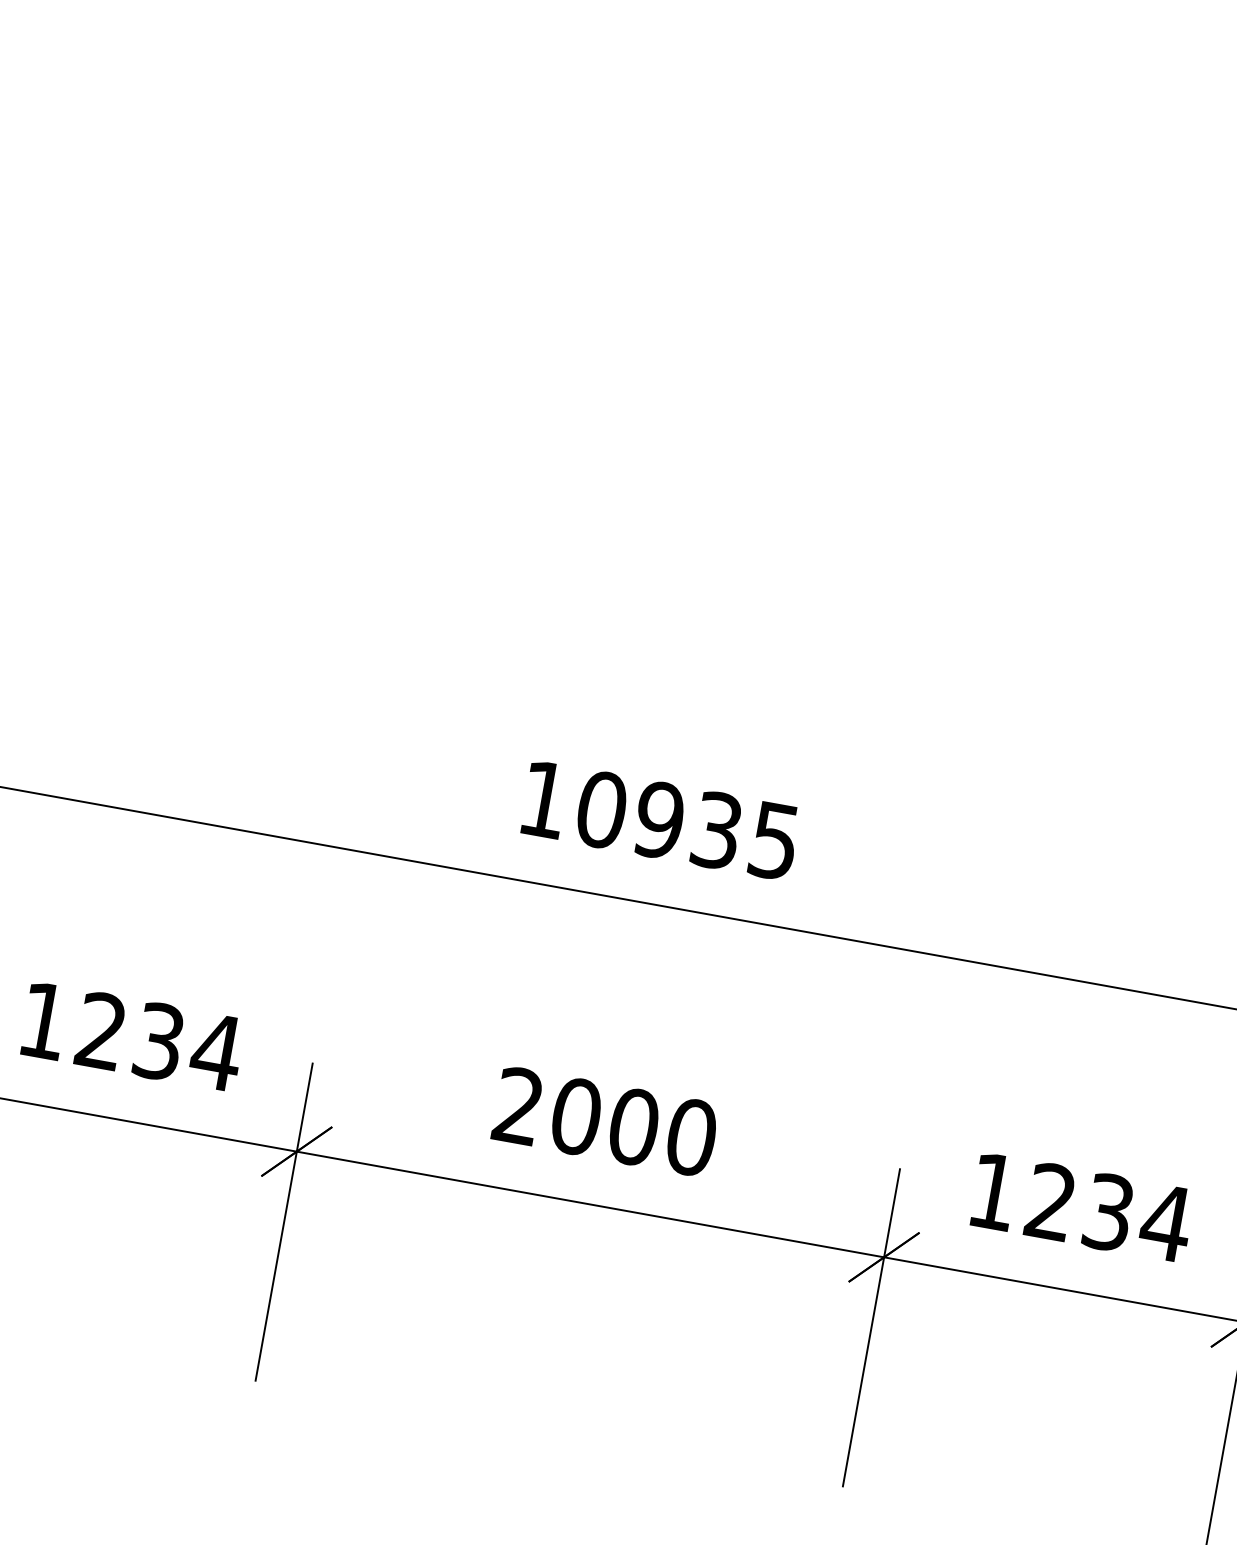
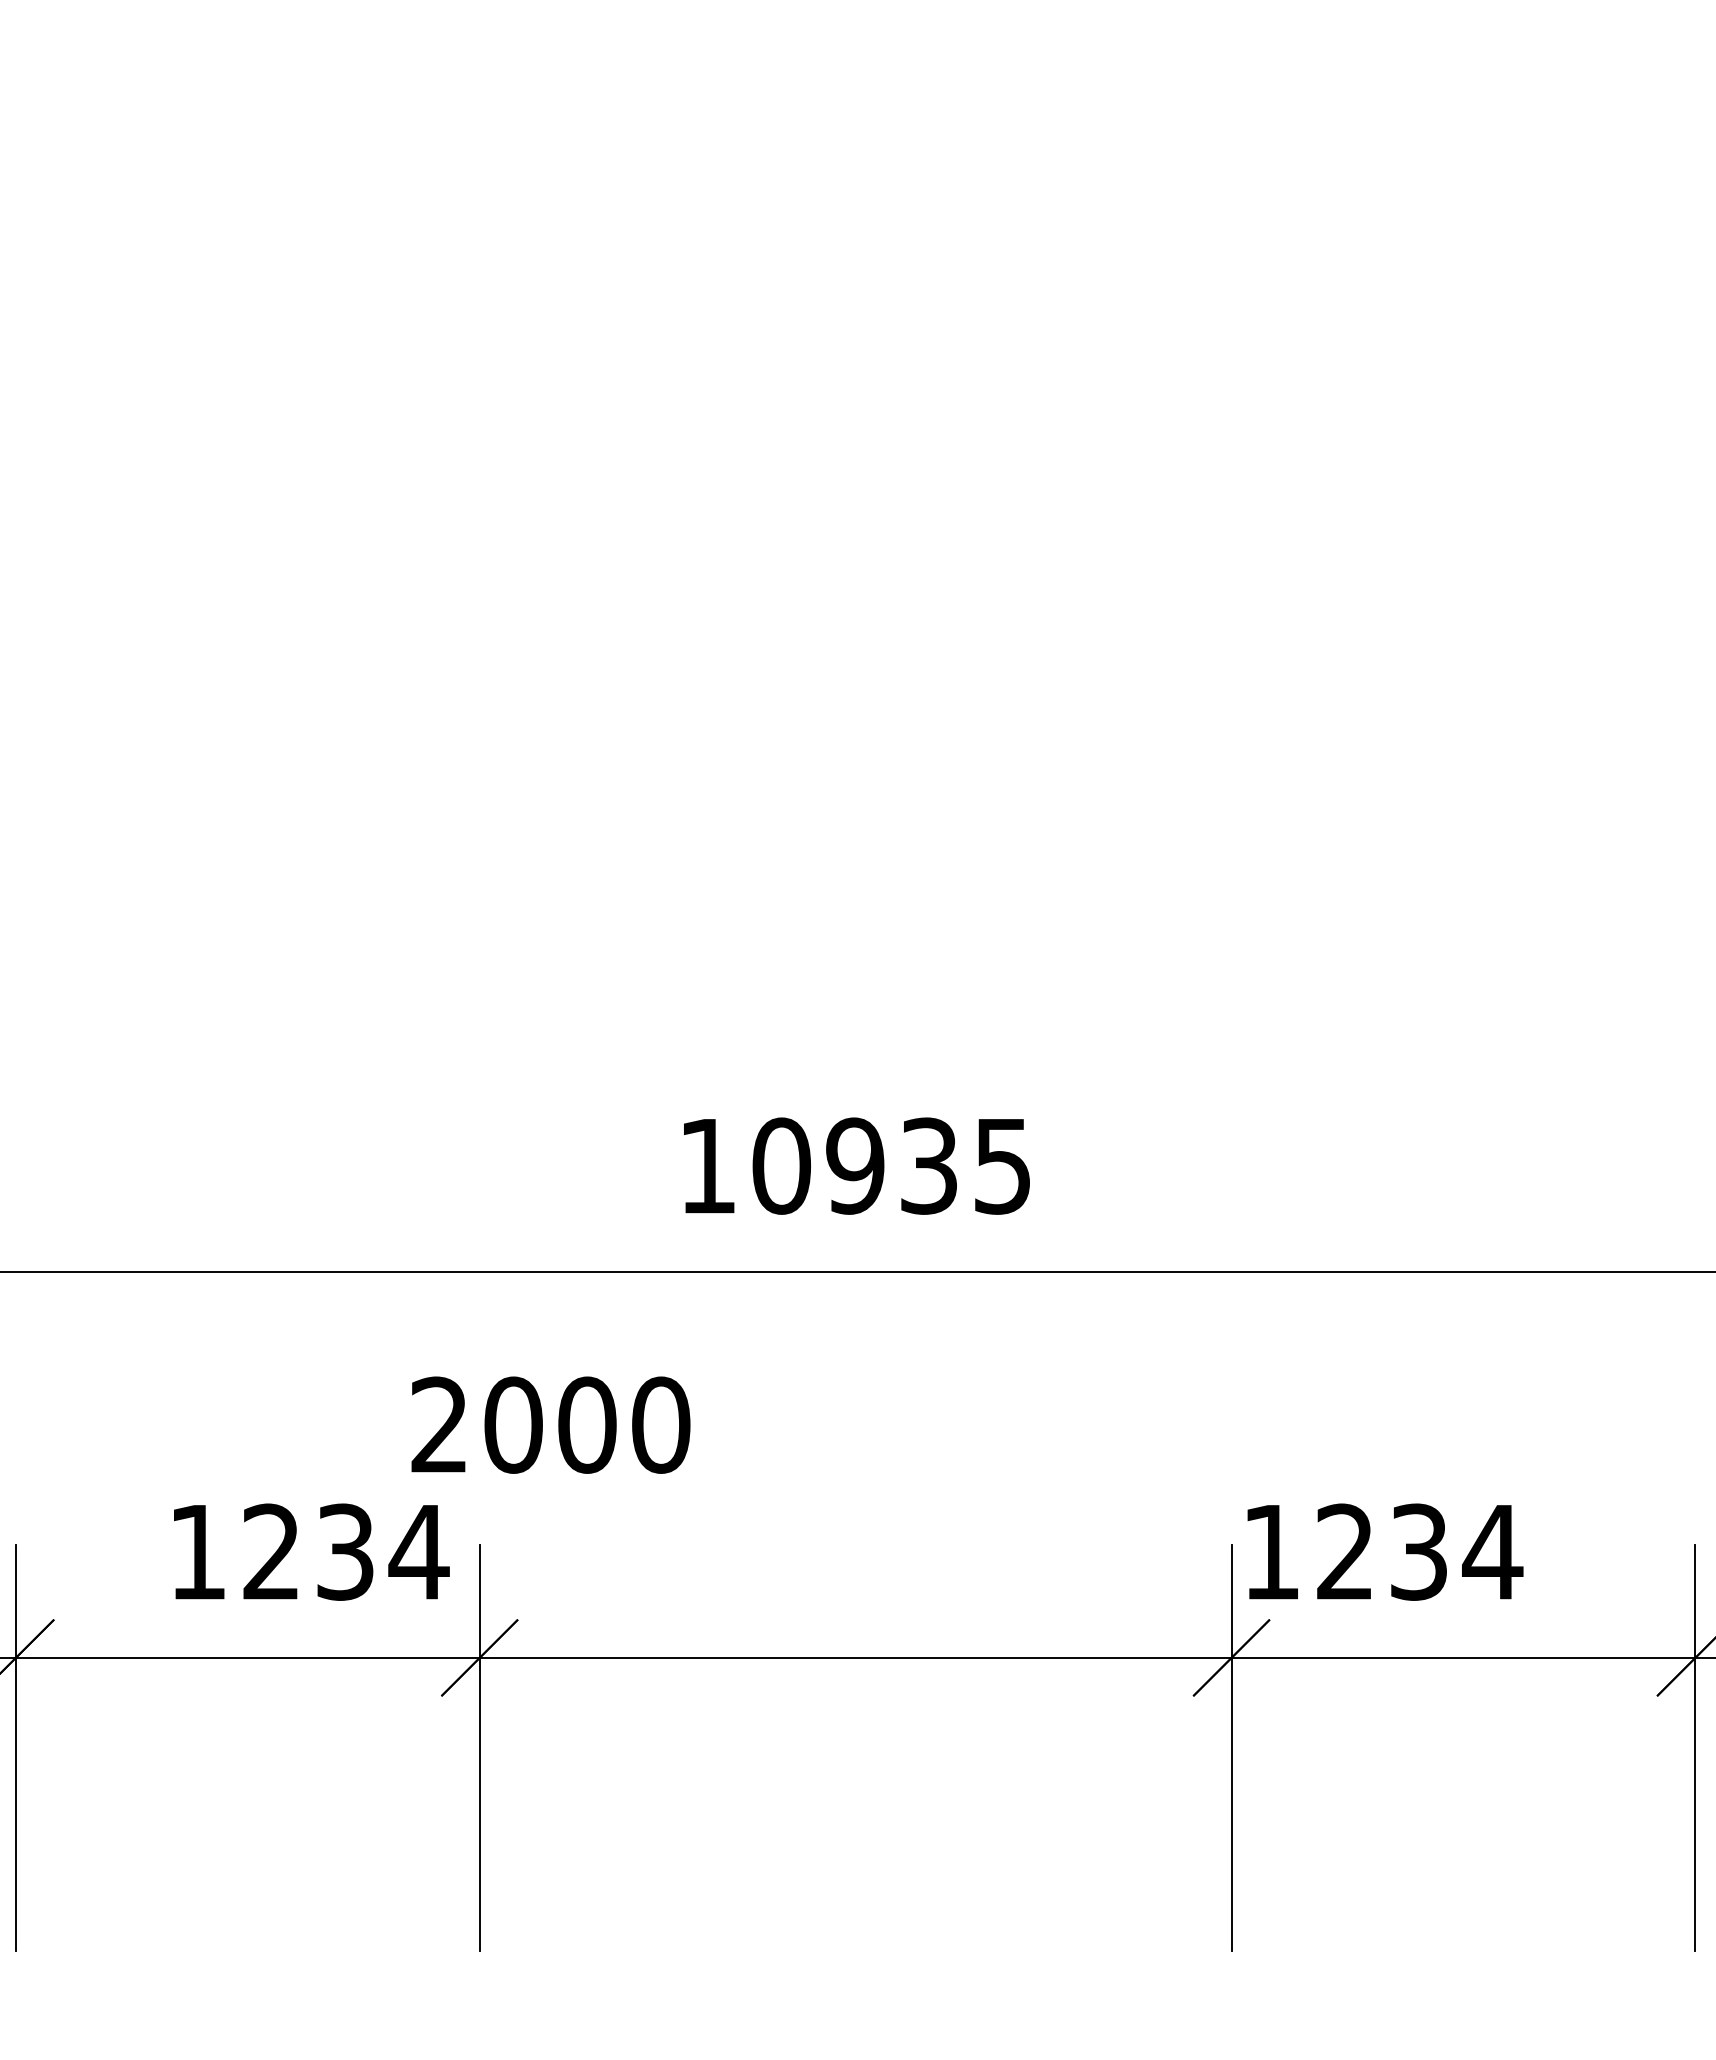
text: (132, 1036) -> (311, 1551), moved
text: (605, 1121) -> (550, 1424), moved
text: (1082, 1207) -> (1385, 1551), moved

